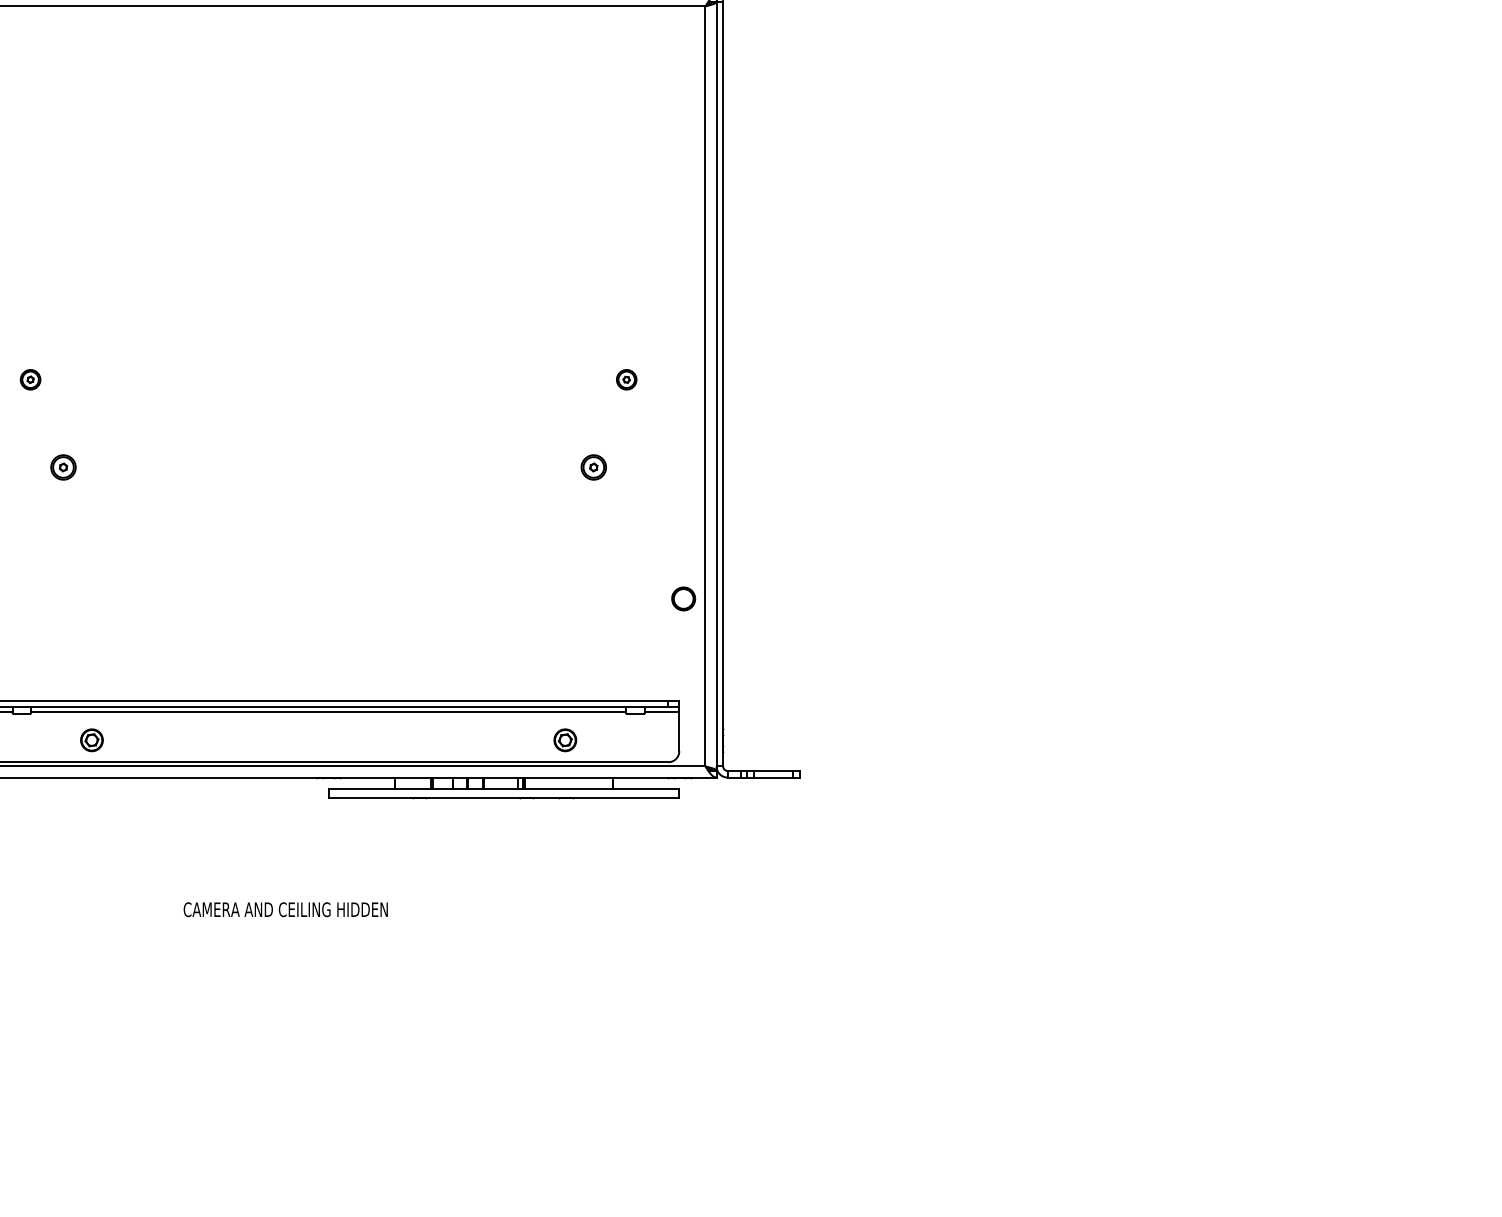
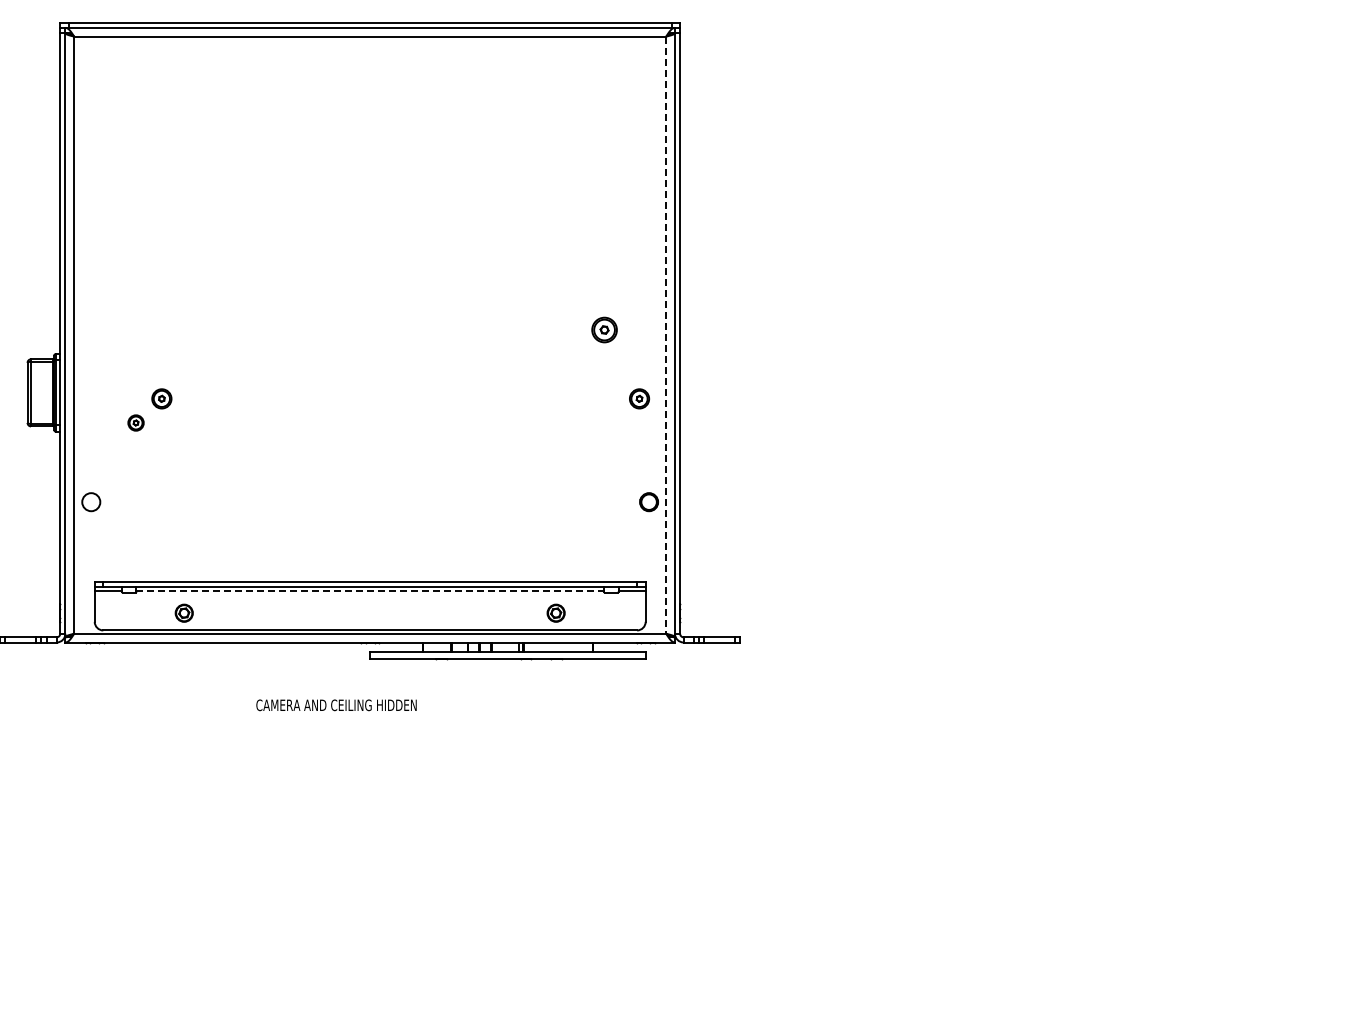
part: (29, 379) -> (135, 422), moved
part: (625, 379) -> (603, 329), size x1.6
line: (705, 386) -> (666, 335), solid -> dashed
part: (593, 466) -> (639, 398), moved
line: (329, 712) -> (370, 591), solid -> dashed
text: (285, 909) -> (336, 705), moved

